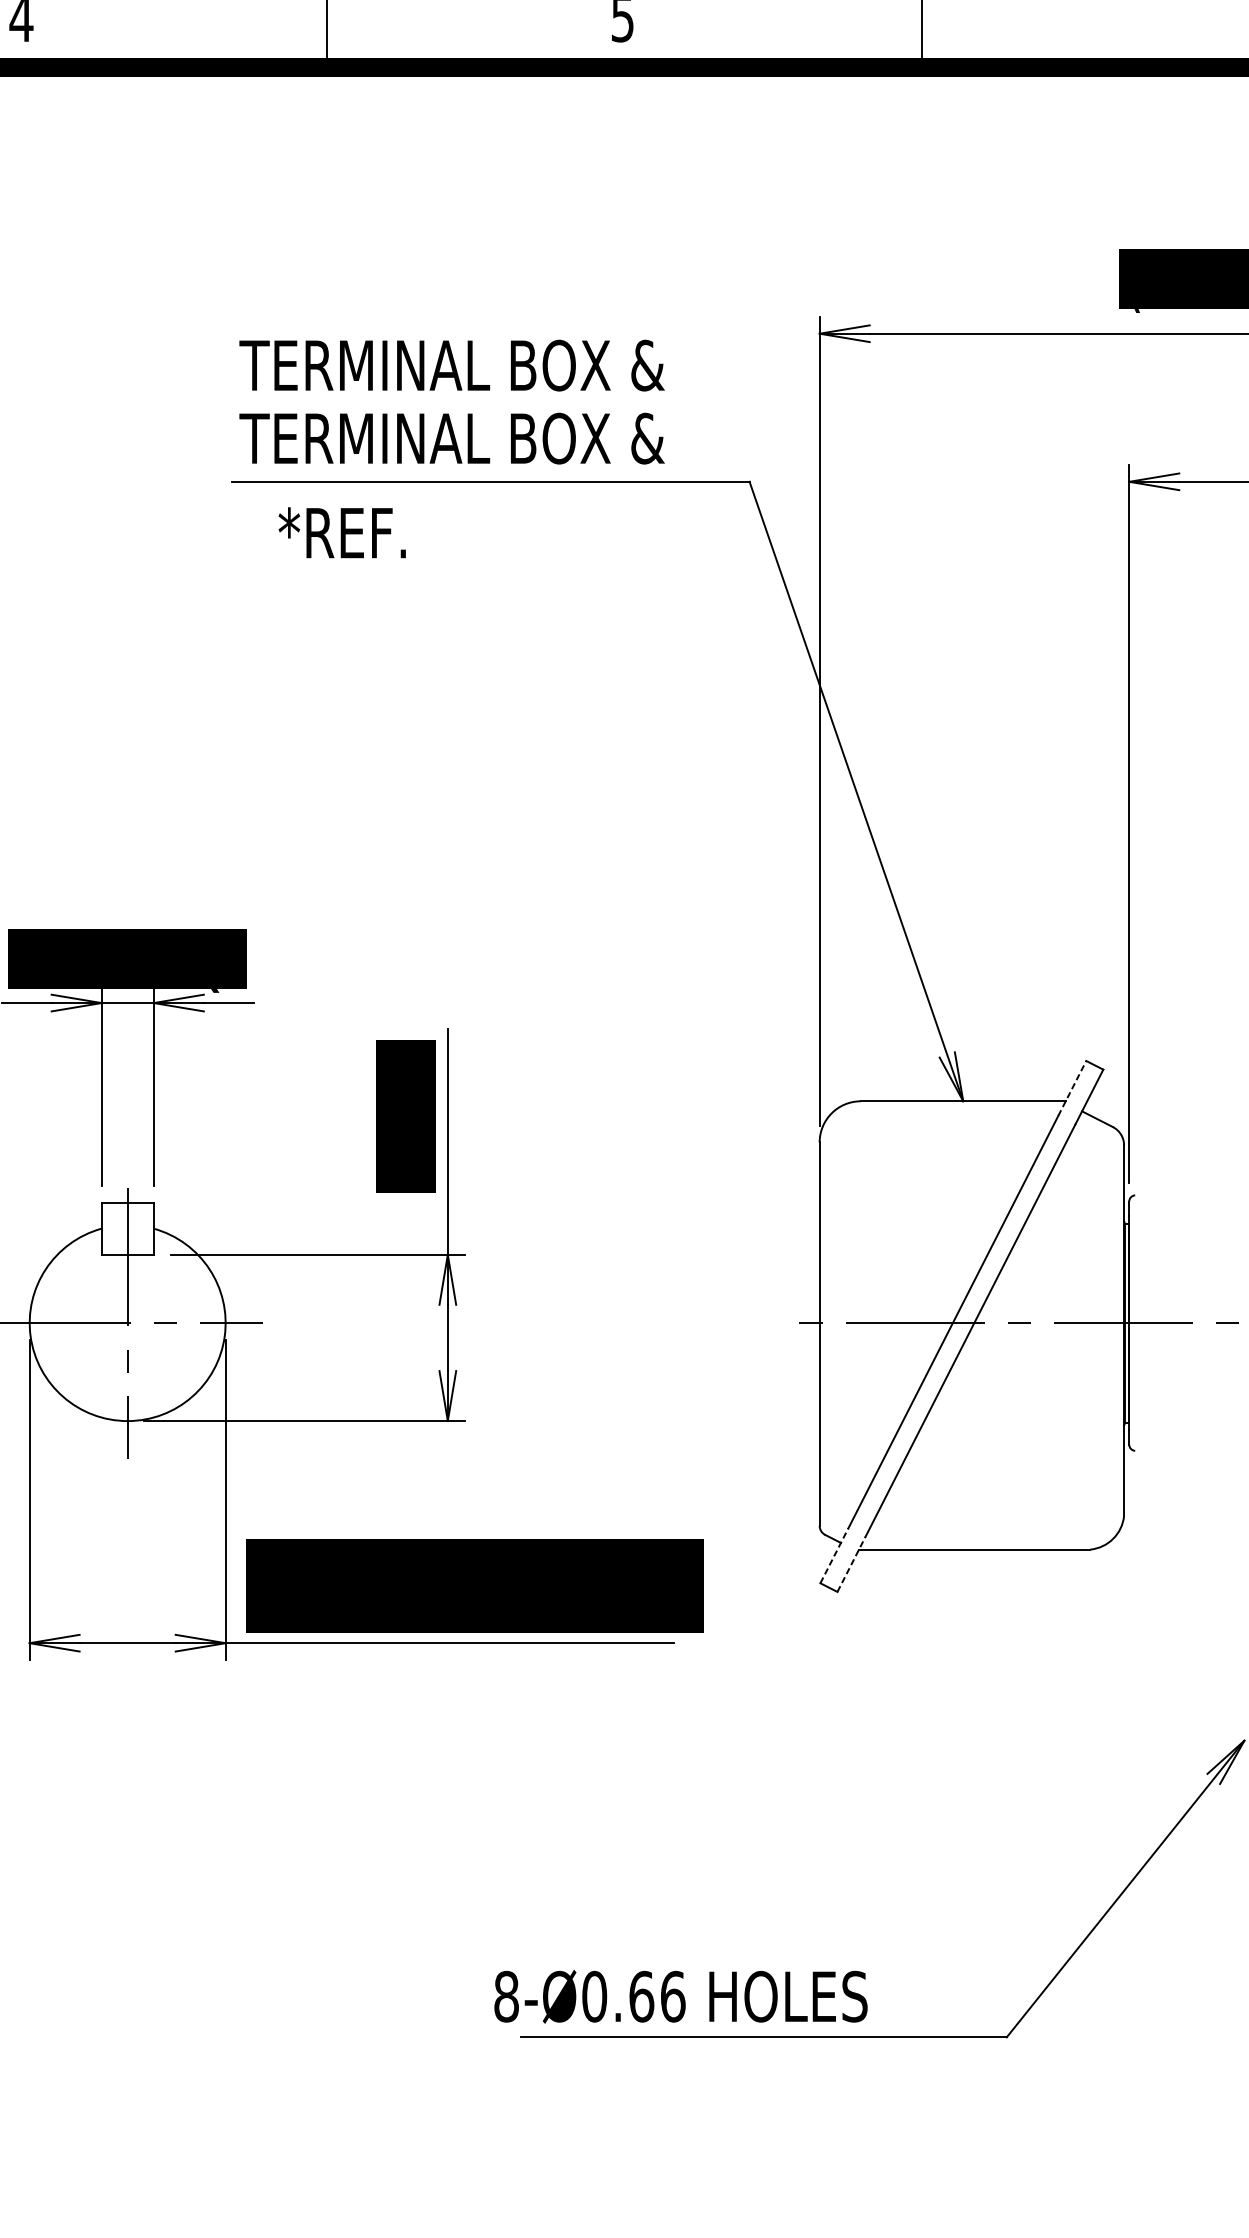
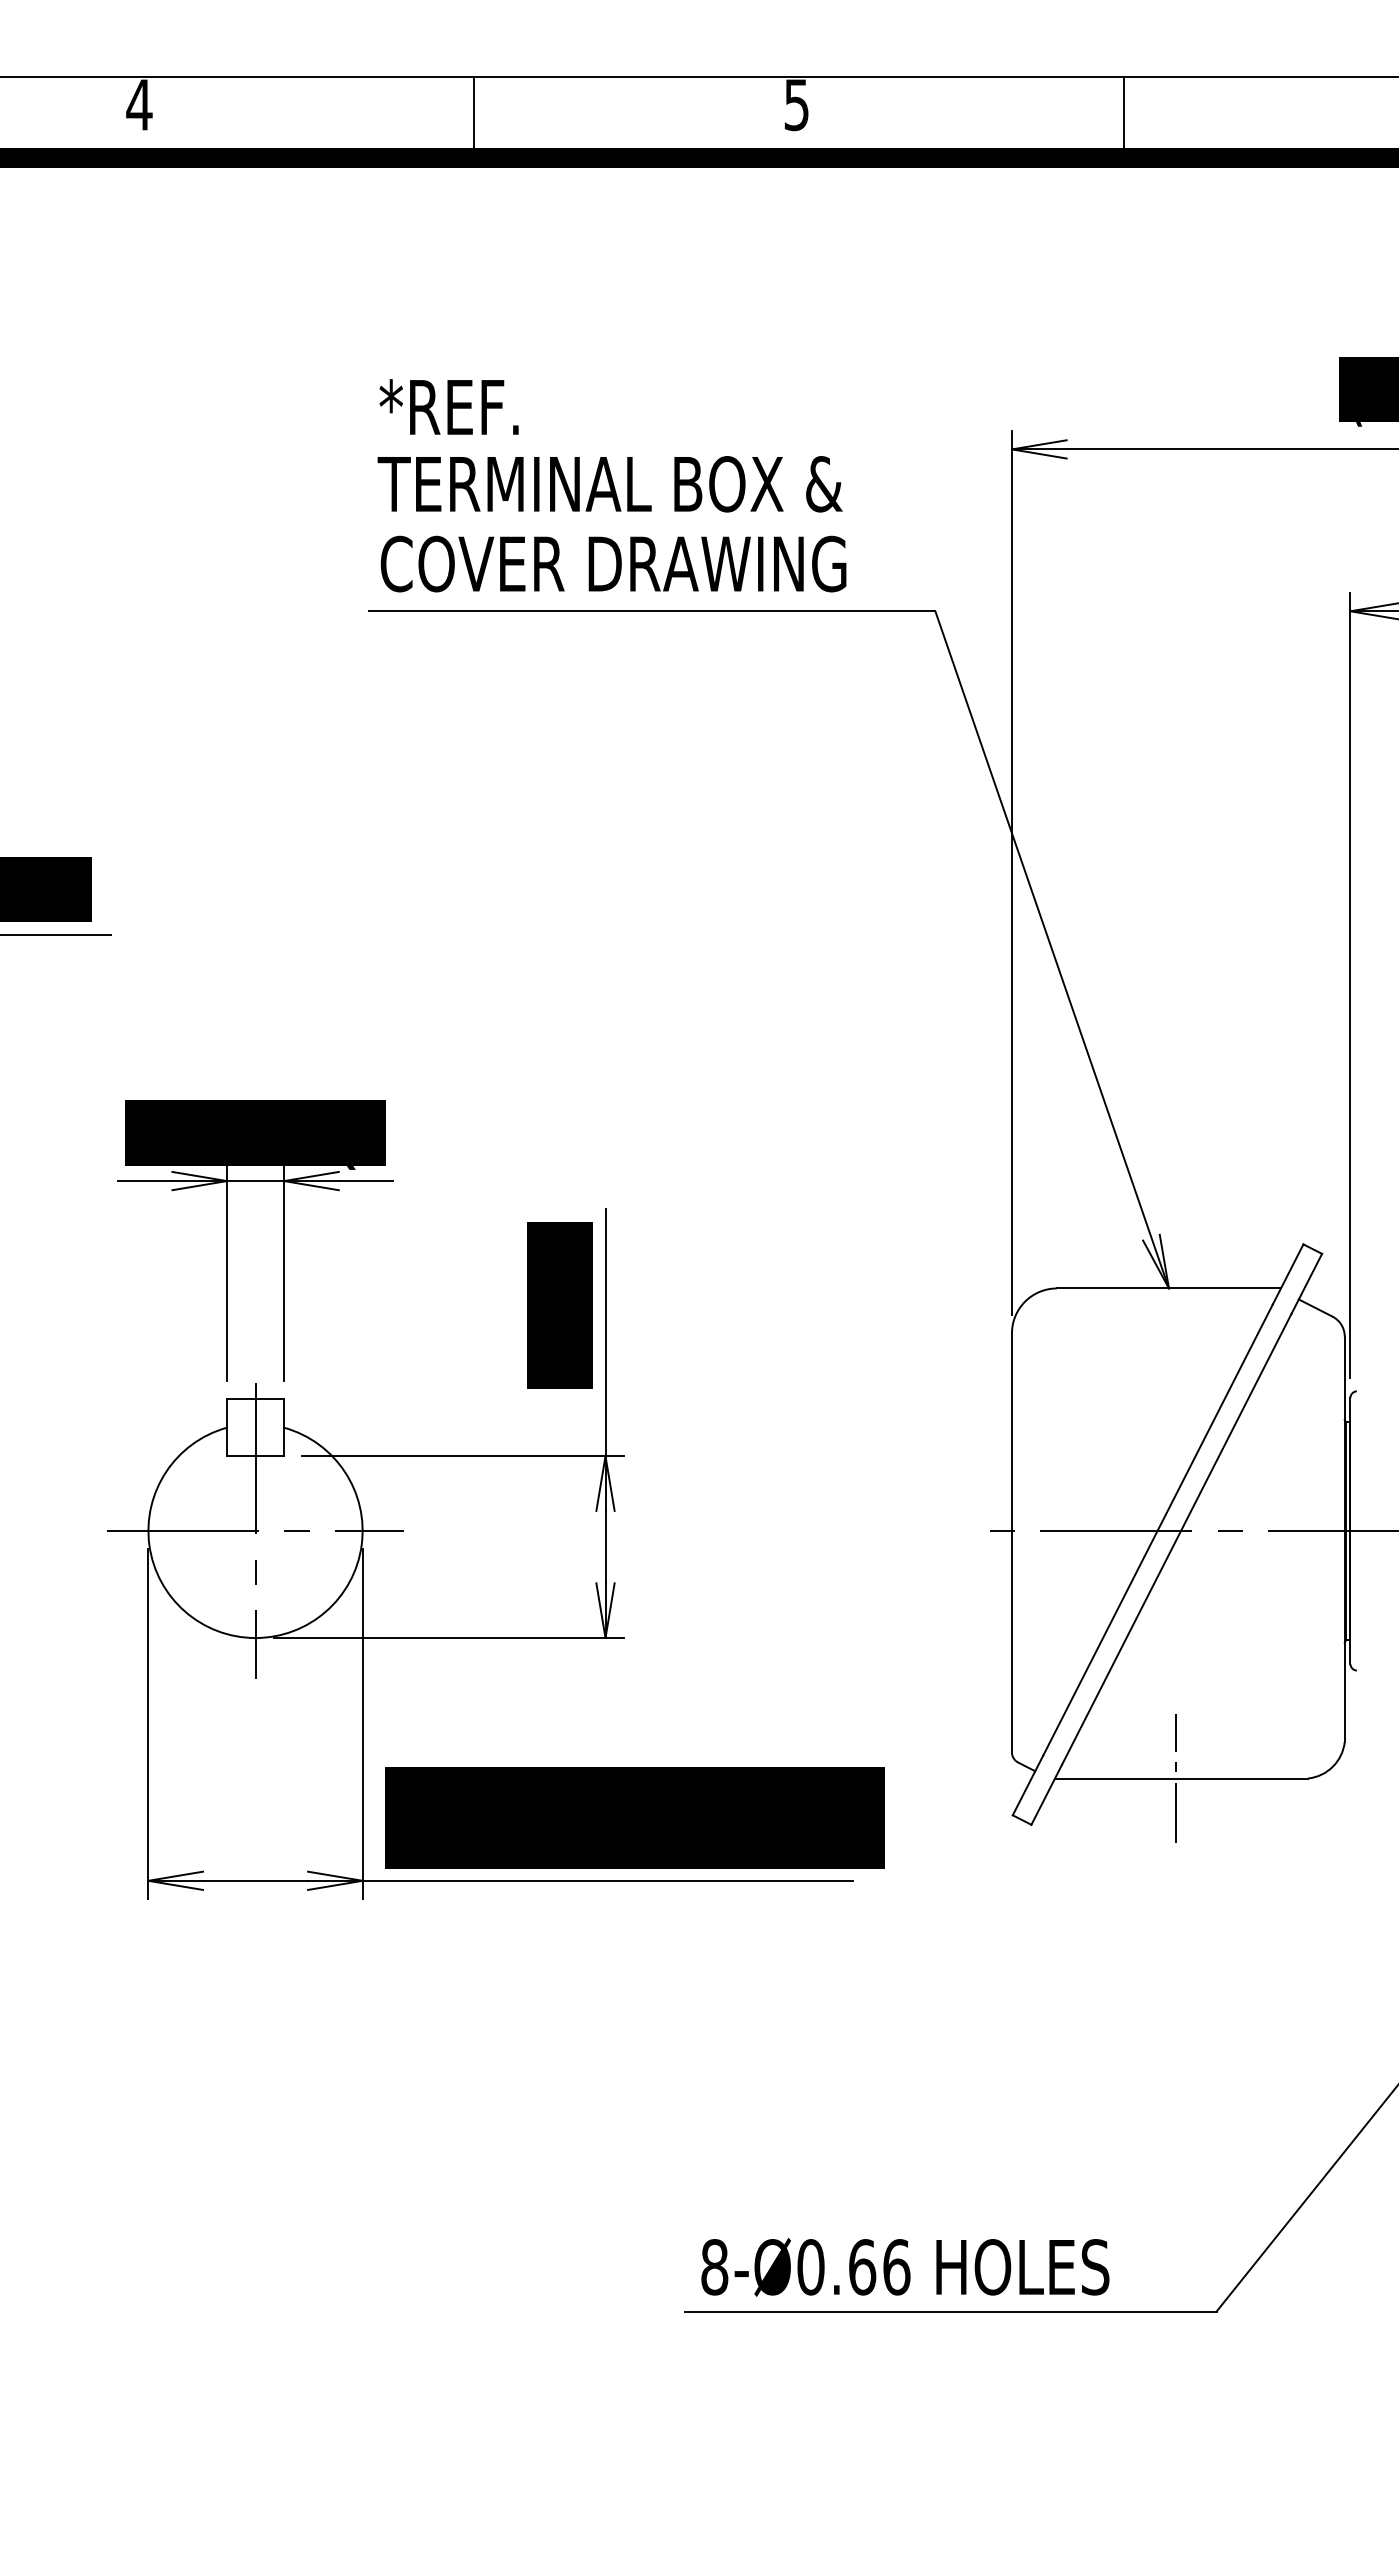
text: (453, 438) -> (611, 563), TERMINAL BOX & -> COVER DRAWING
text: (341, 532) -> (448, 406), moved
line: (1072, 1088) -> (1288, 1274), dashed -> solid
line: (970, 1549) -> (1176, 1778), added
line: (834, 1555) -> (1028, 1785), dashed -> solid
line: (851, 1564) -> (1046, 1794), dashed -> solid
text: (681, 1996) -> (905, 2266), moved

